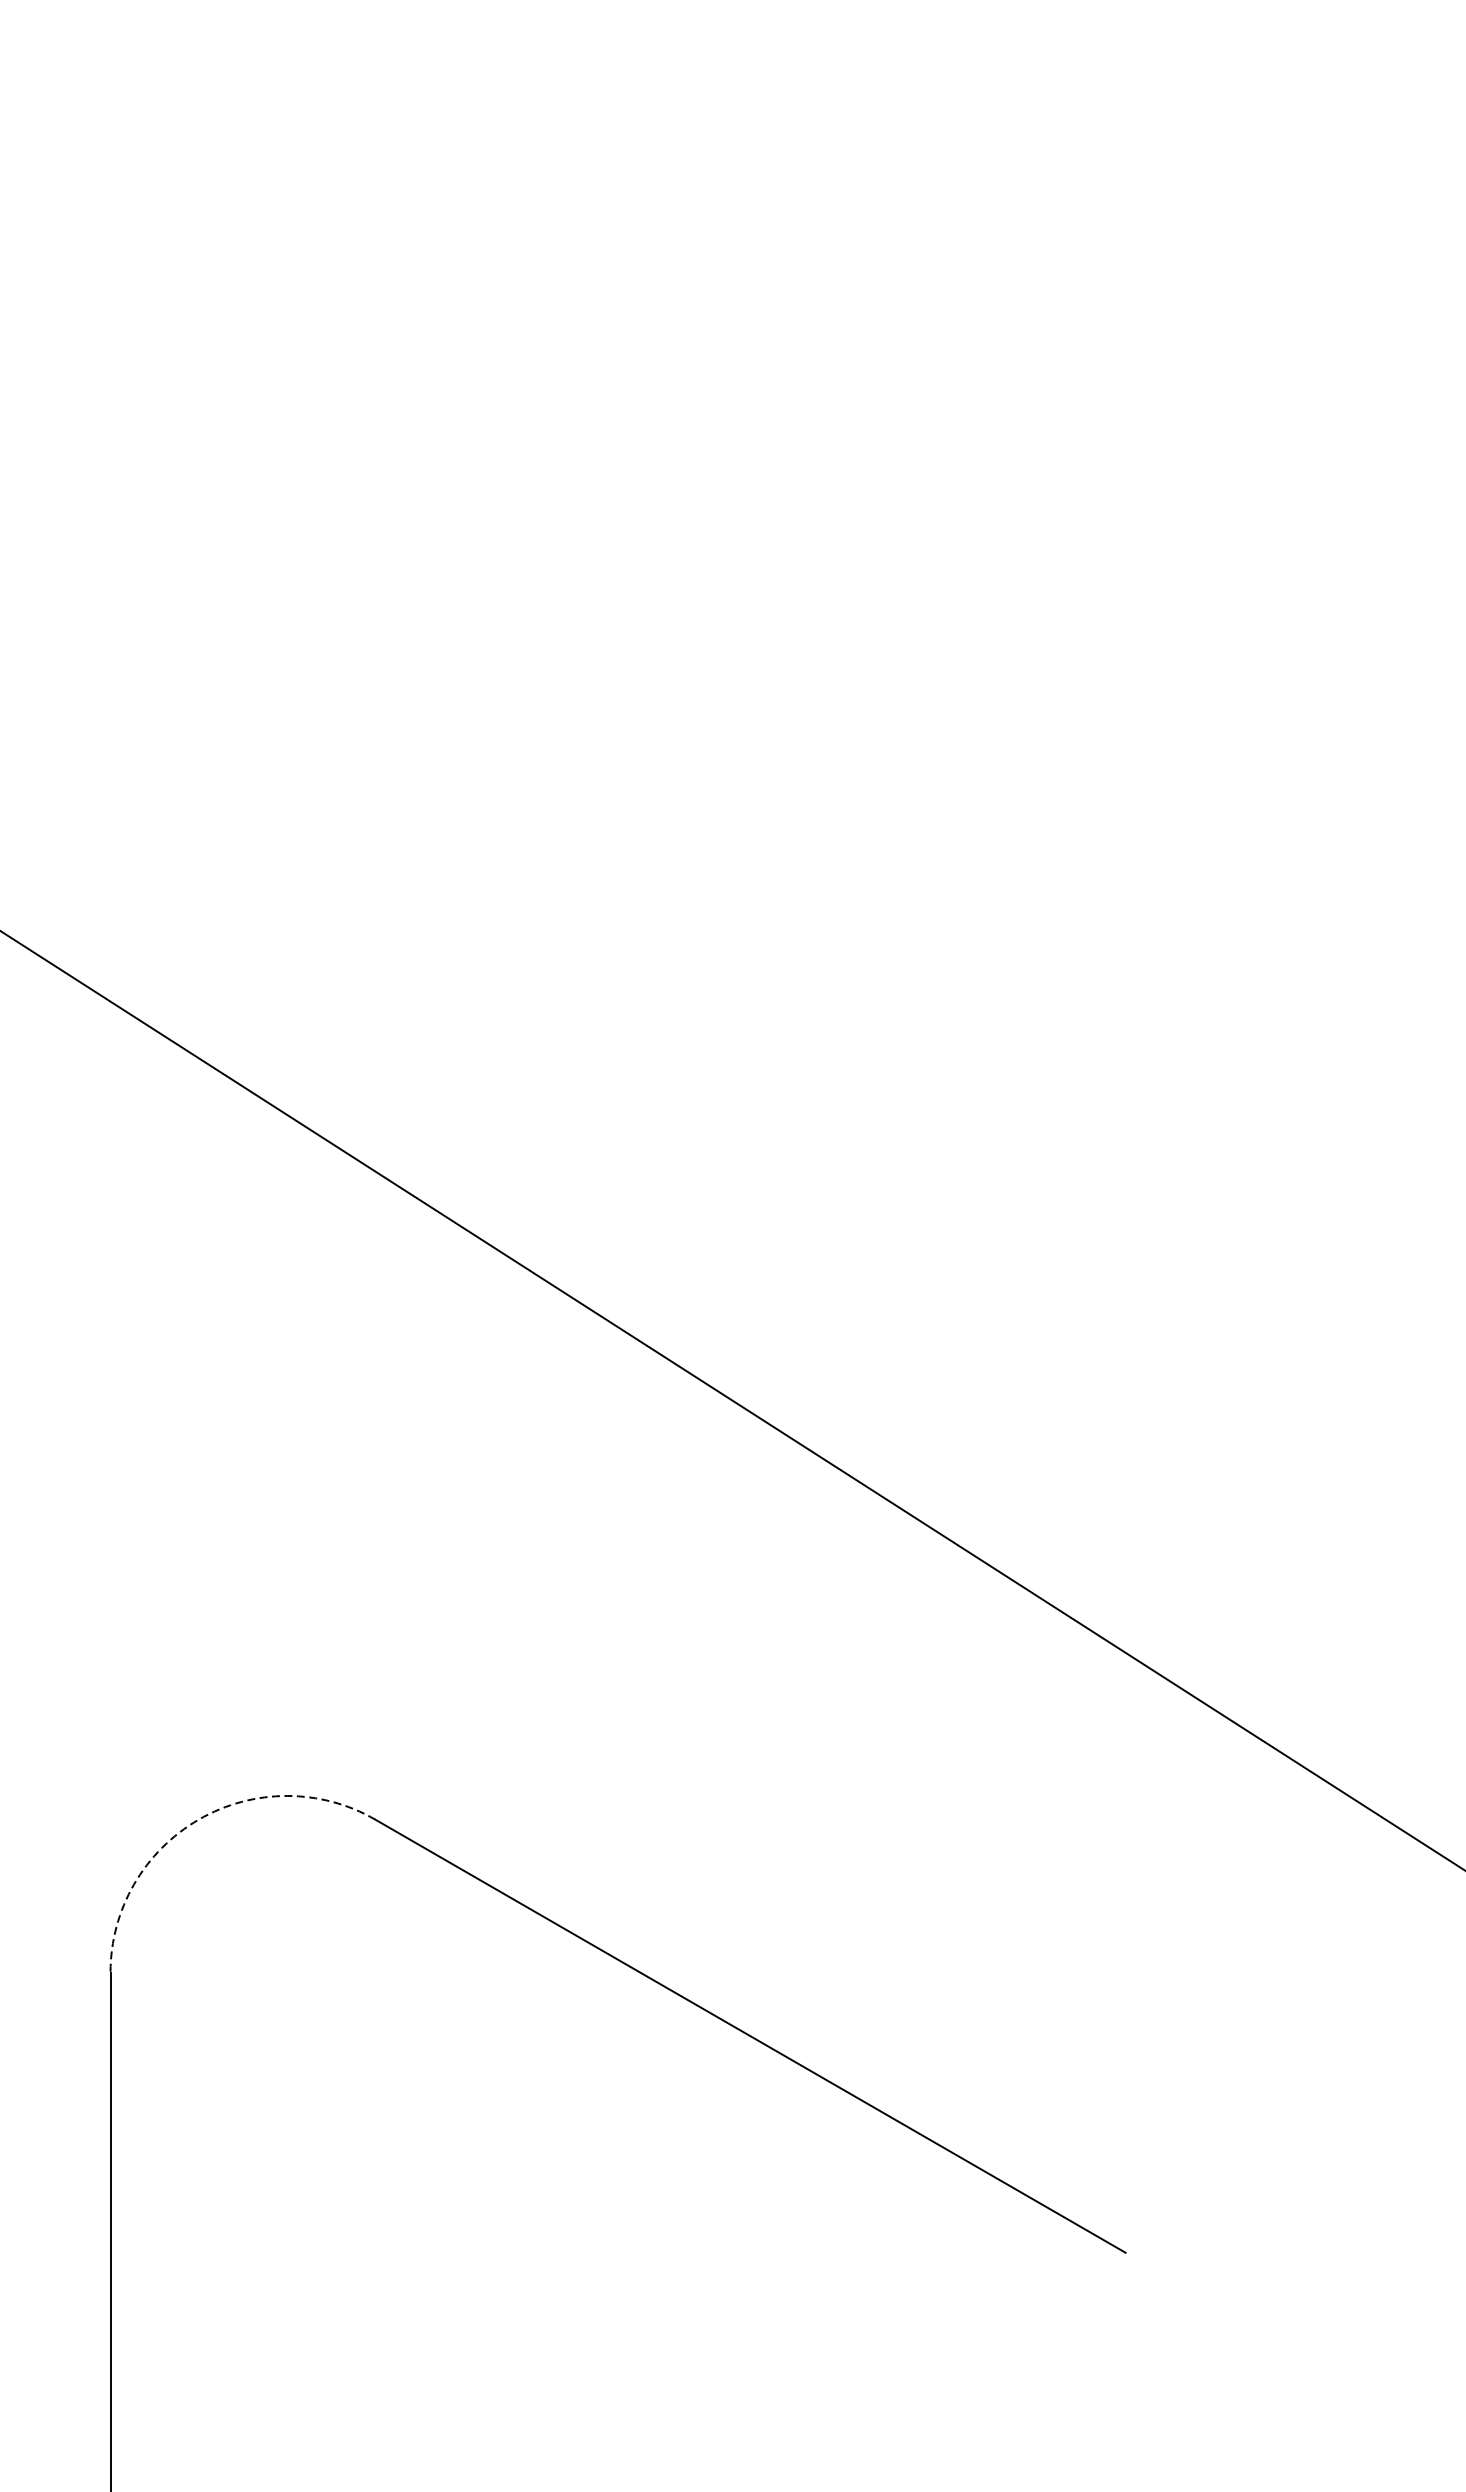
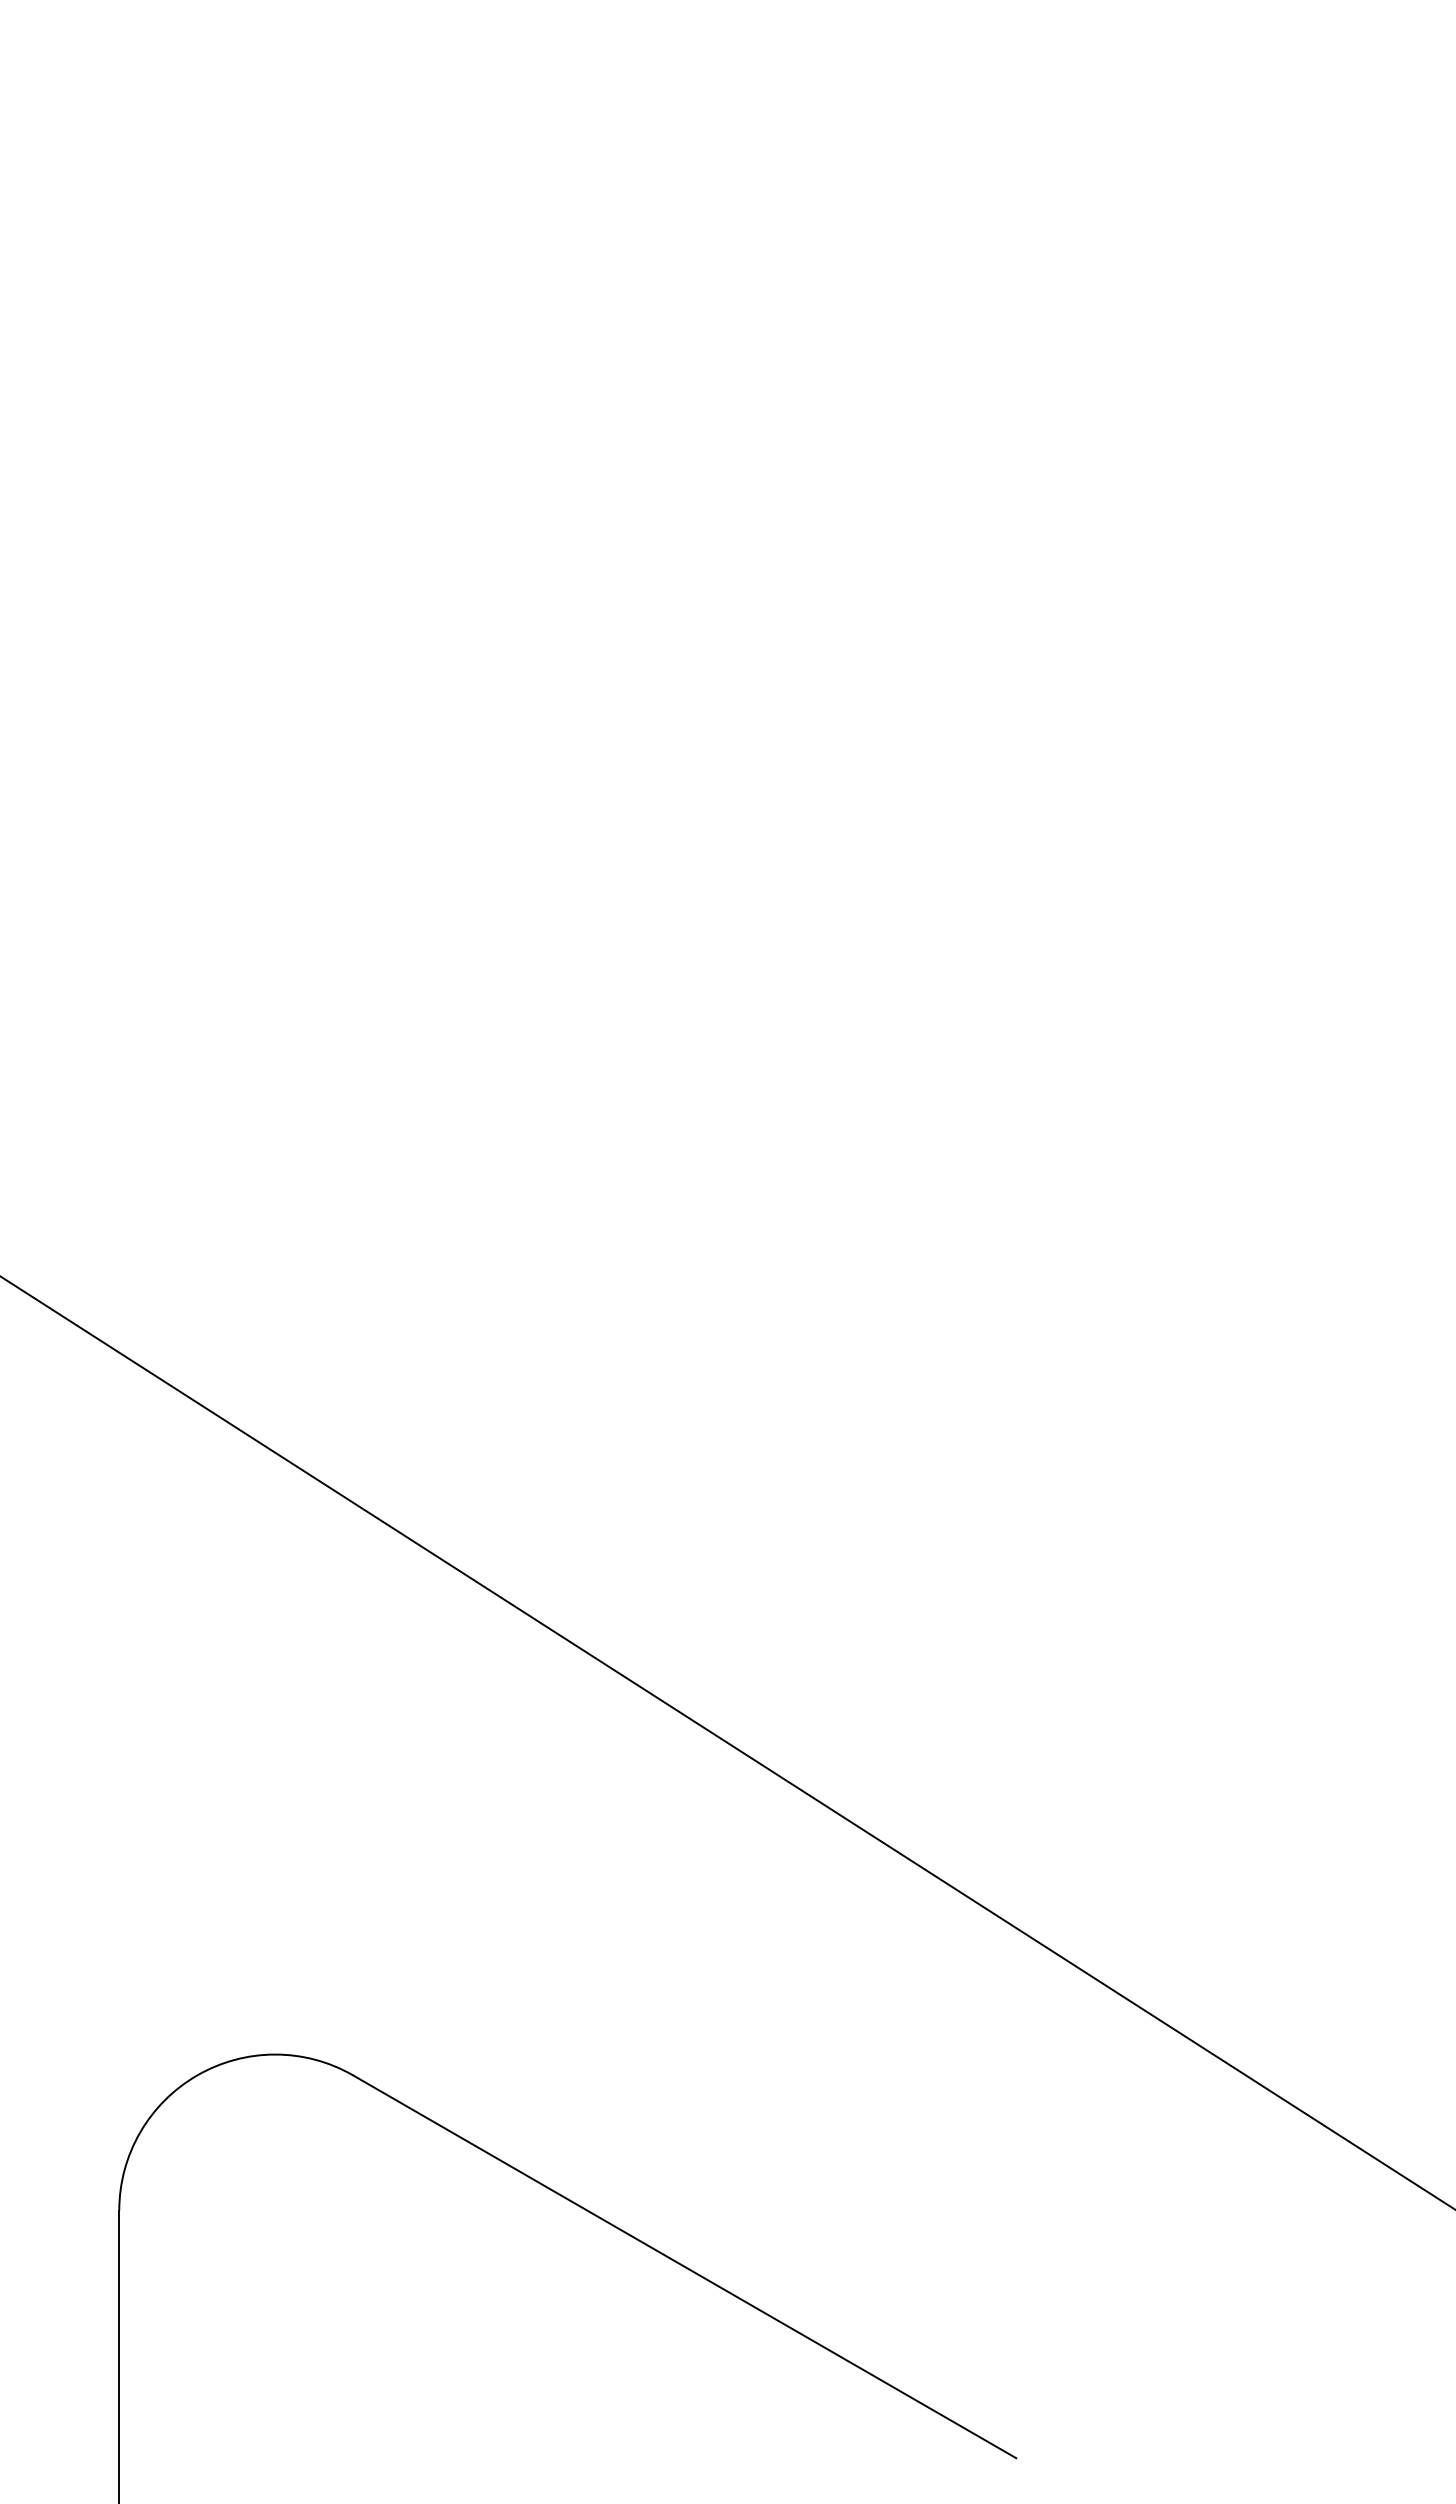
arc: (199, 1819) -> (197, 2075), dashed -> solid

